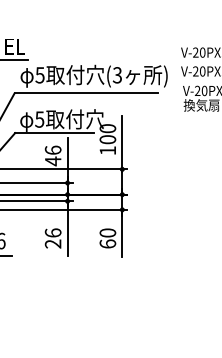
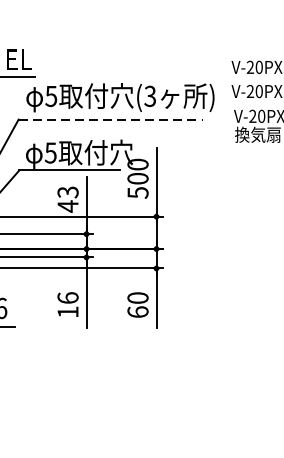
line: (86, 93) -> (110, 119), solid -> dashed
text: (52, 149) -> (67, 191), 46 -> 43
text: (107, 150) -> (137, 192), 100 -> 500
text: (52, 243) -> (67, 311), 26 -> 16

